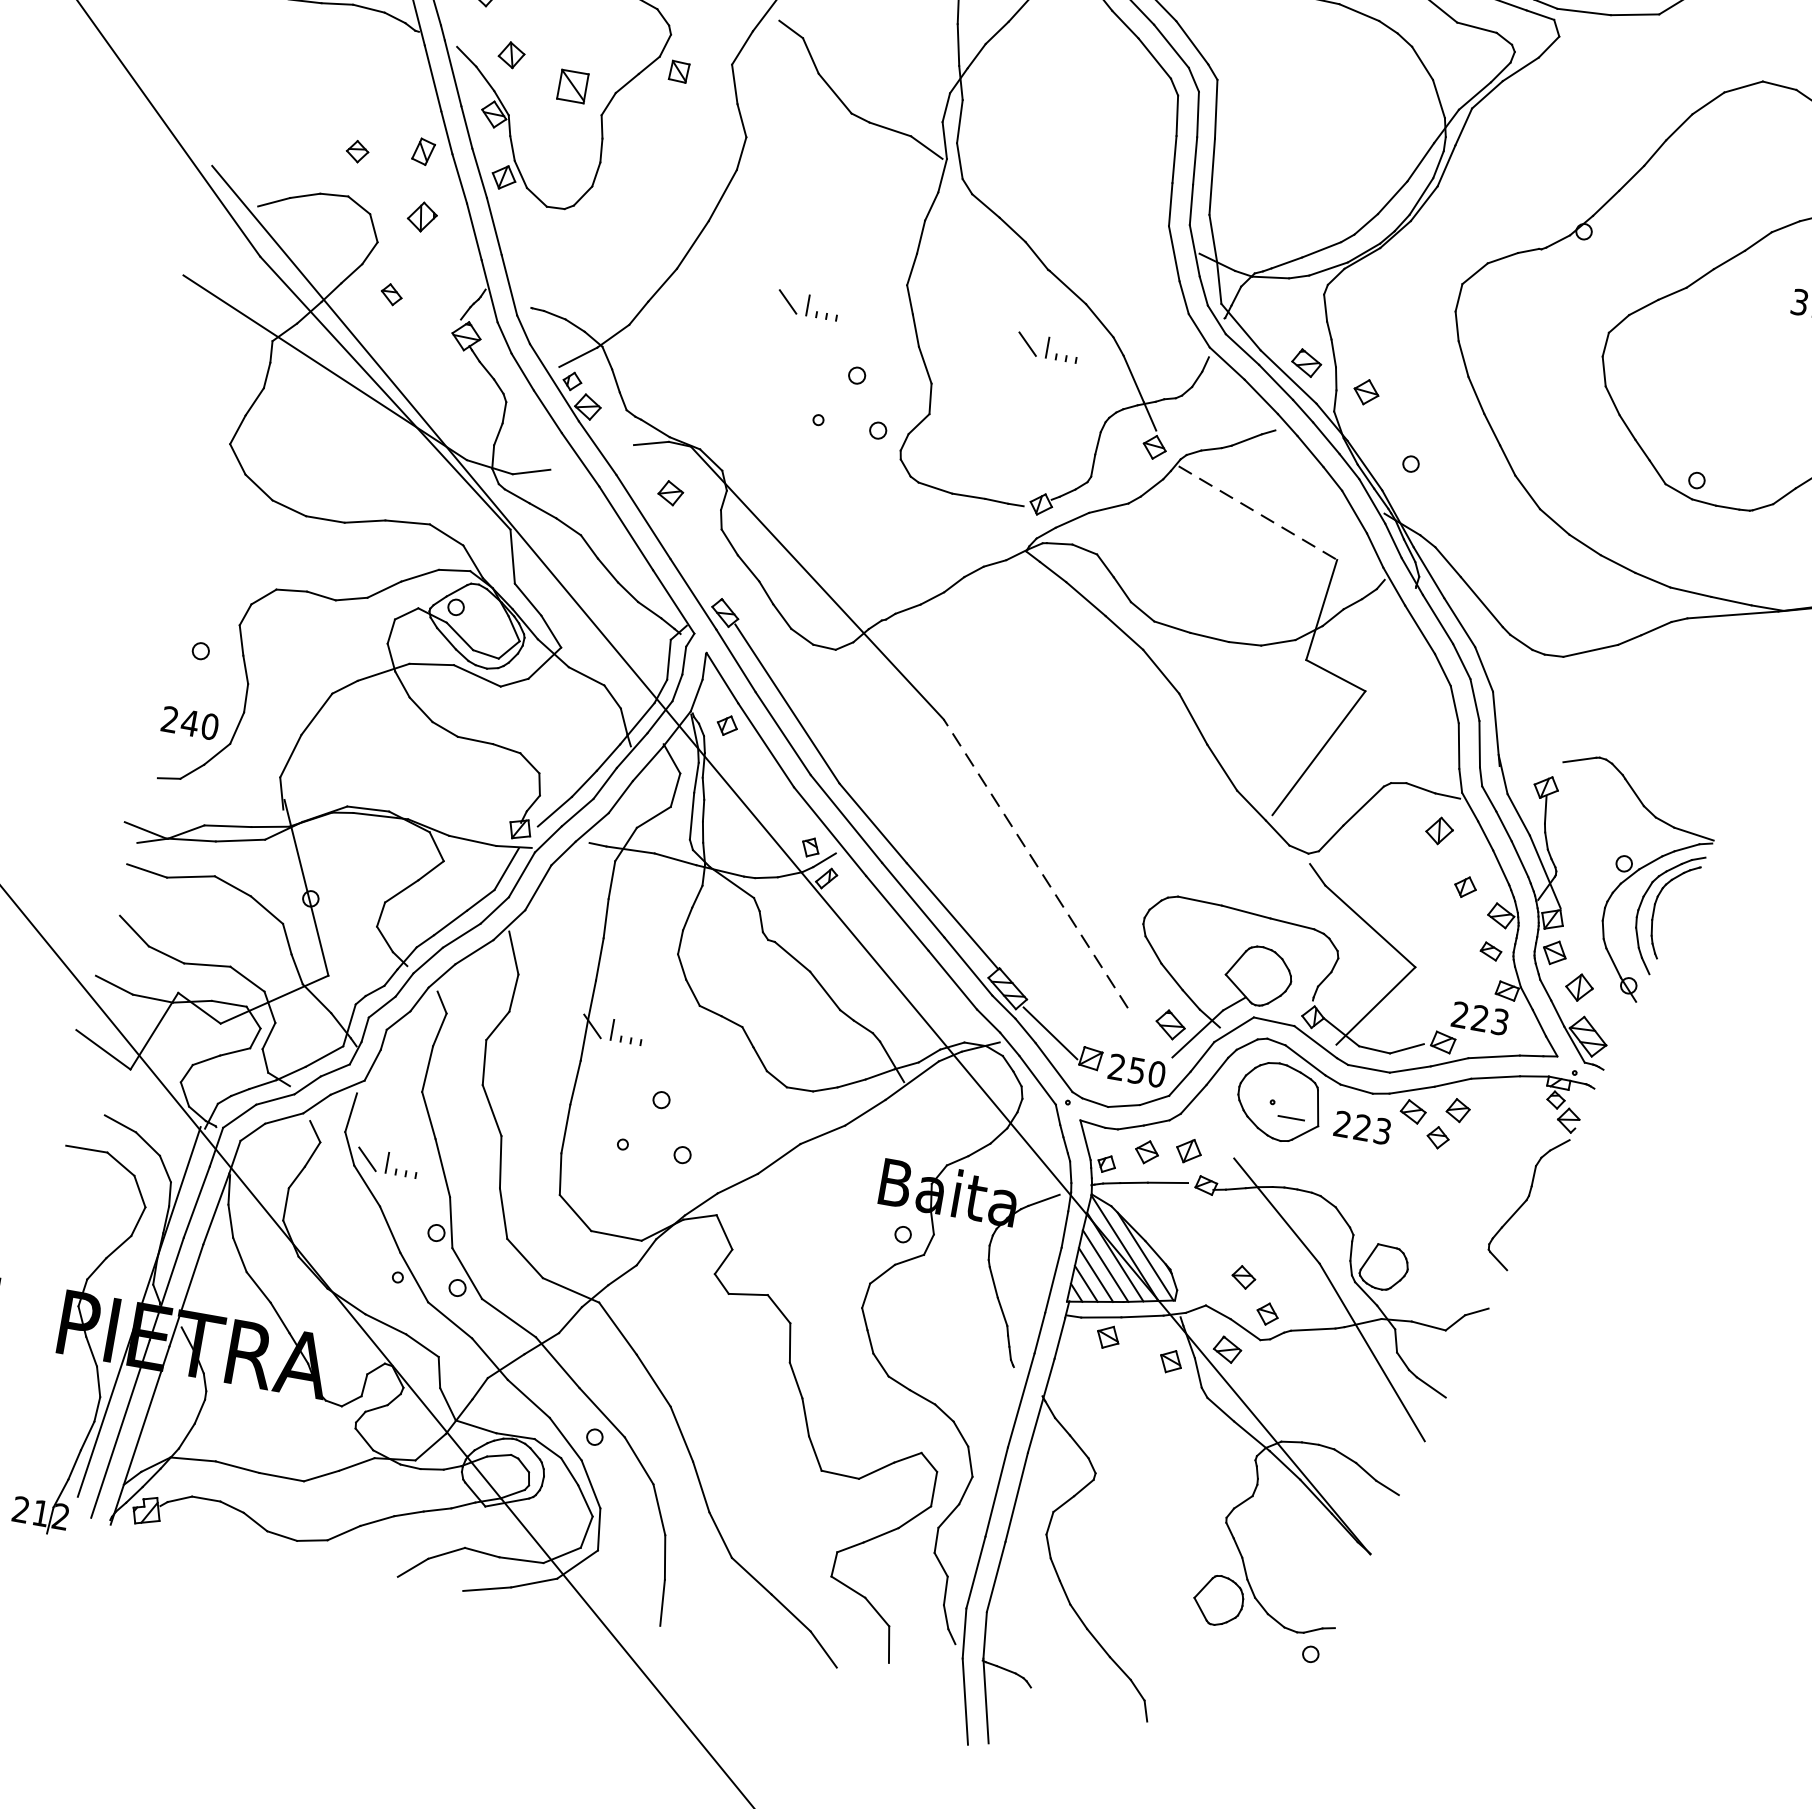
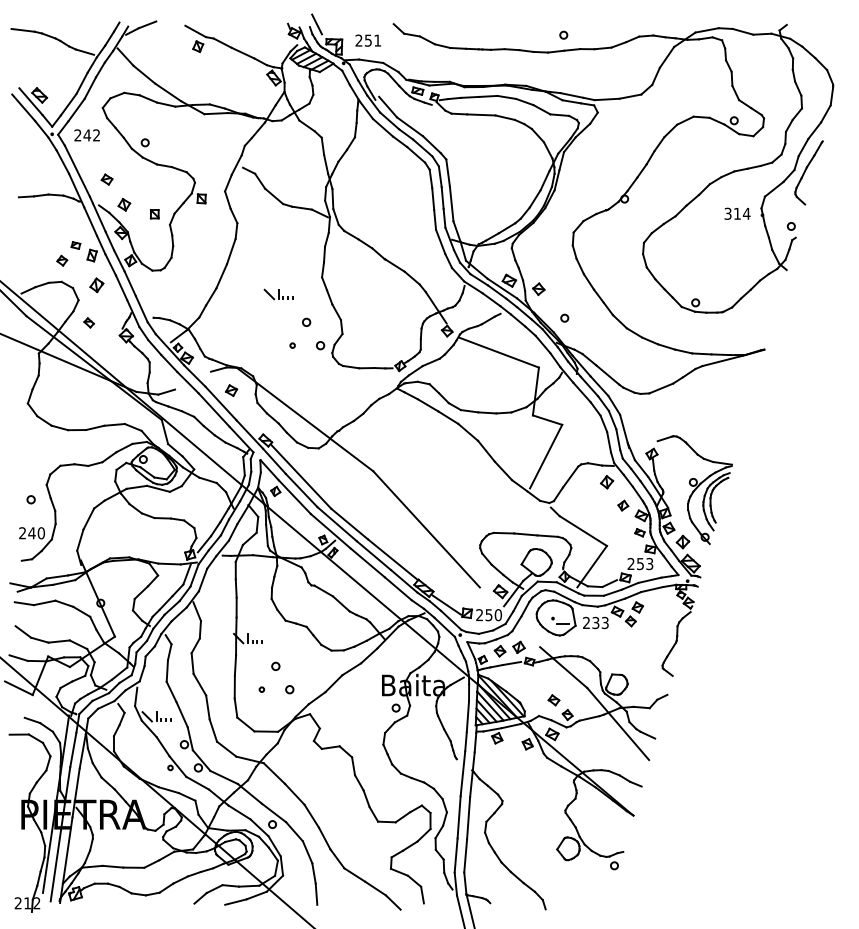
part: (572, 87) -> (154, 214), size x0.62
part: (391, 123) -> (75, 245), added
part: (1047, 347) -> (390, 294), removed
line: (1258, 512) -> (499, 352), dashed -> solid
line: (1035, 863) -> (426, 529), dashed -> solid
text: (1480, 1019) -> (640, 564), 223 -> 253
text: (1361, 1128) -> (595, 623), 223 -> 233

